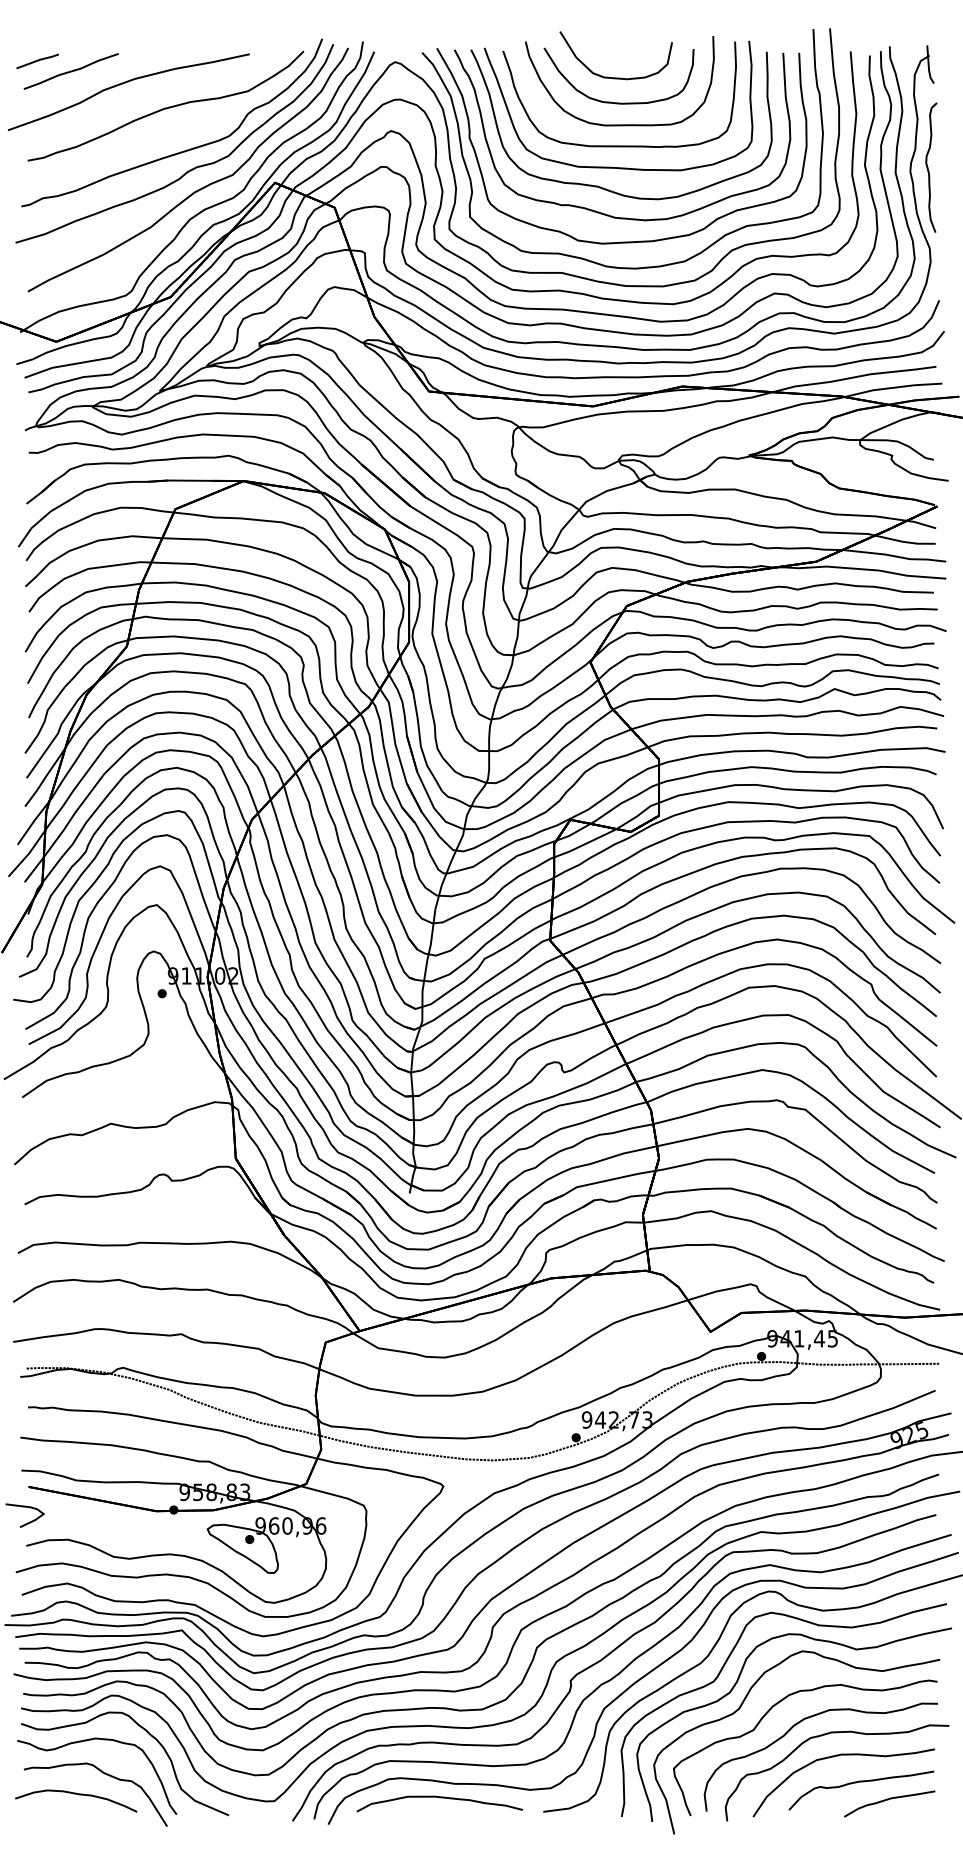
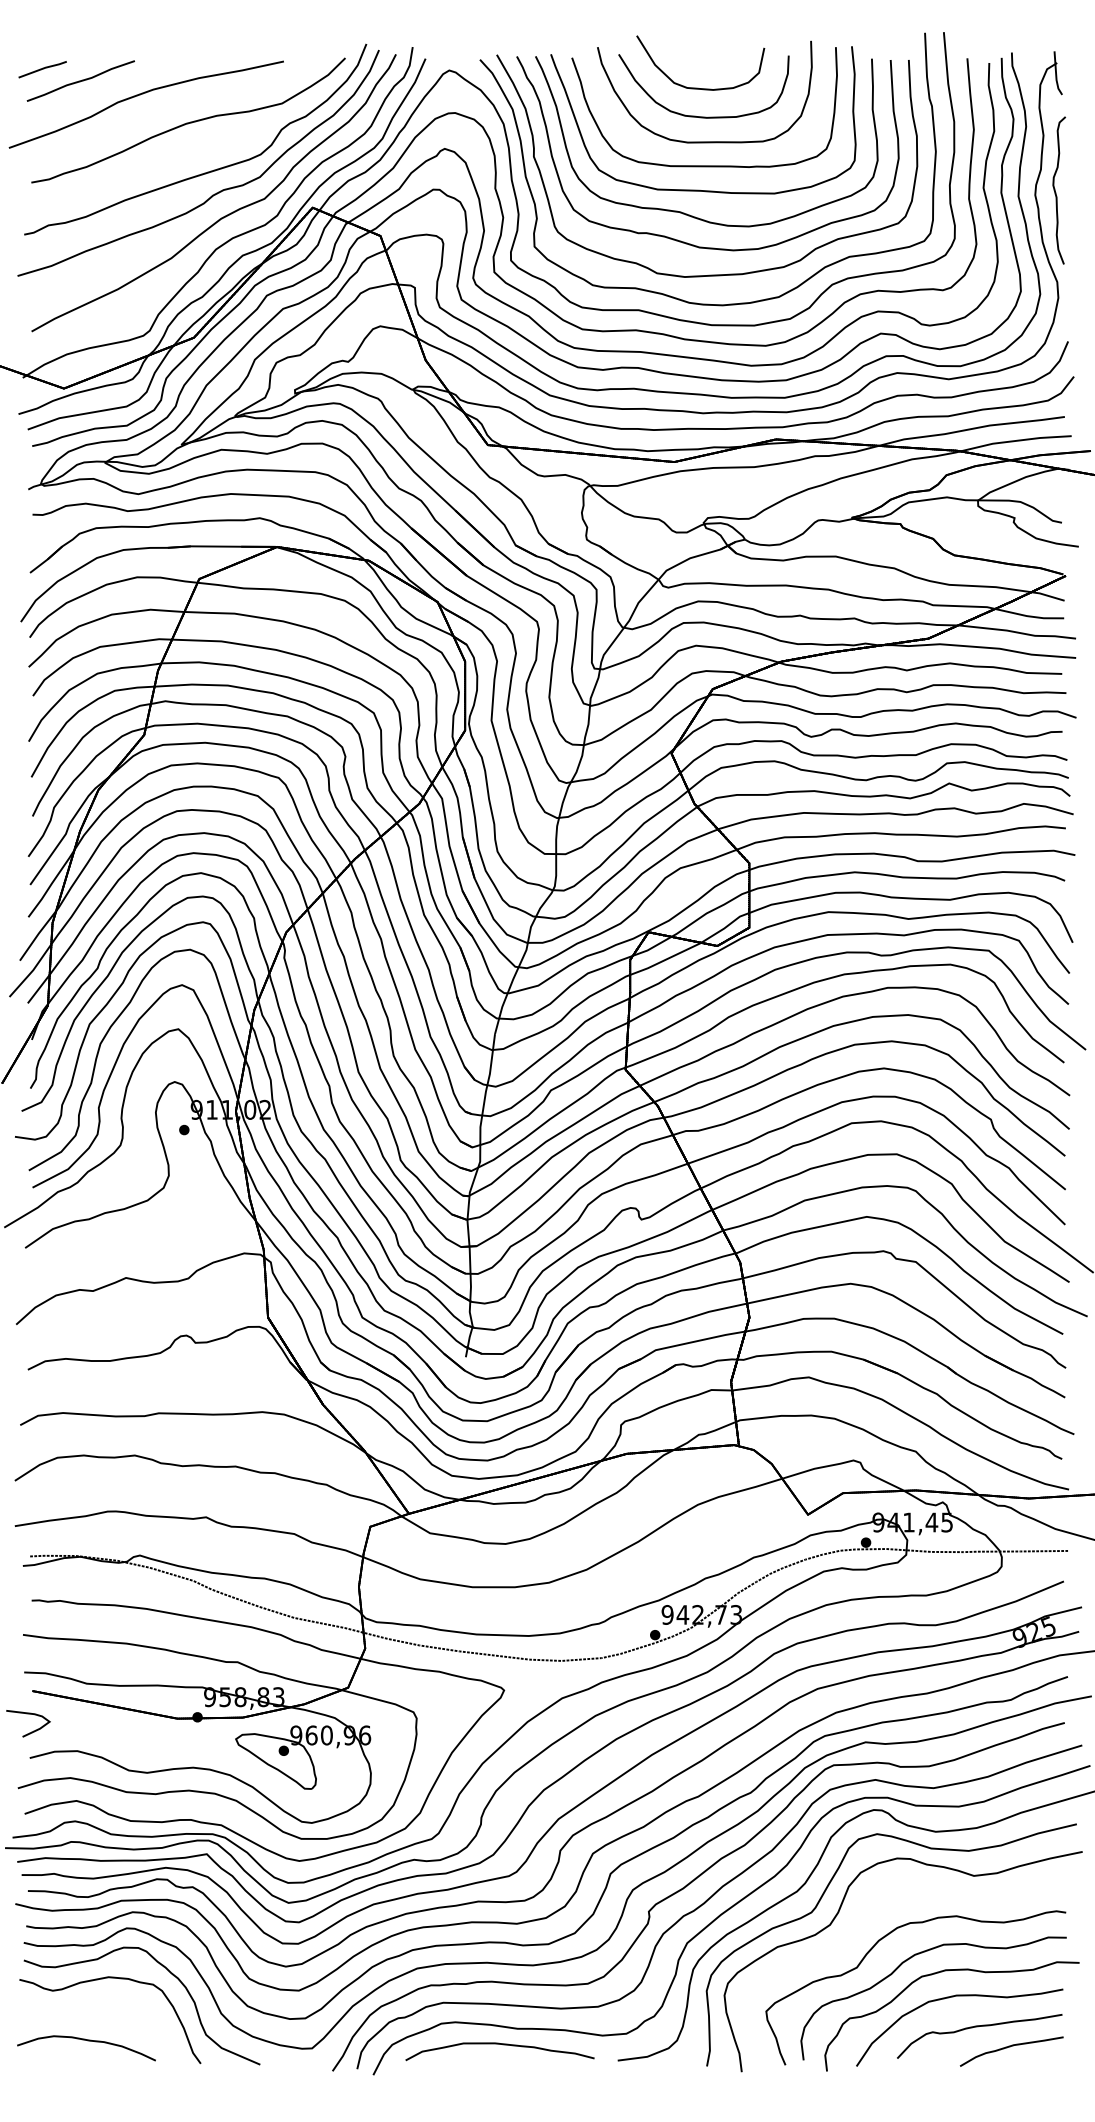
part: (740, 1708) -> (842, 1942), removed
curve: (103, 1773) -> (117, 2017), removed

